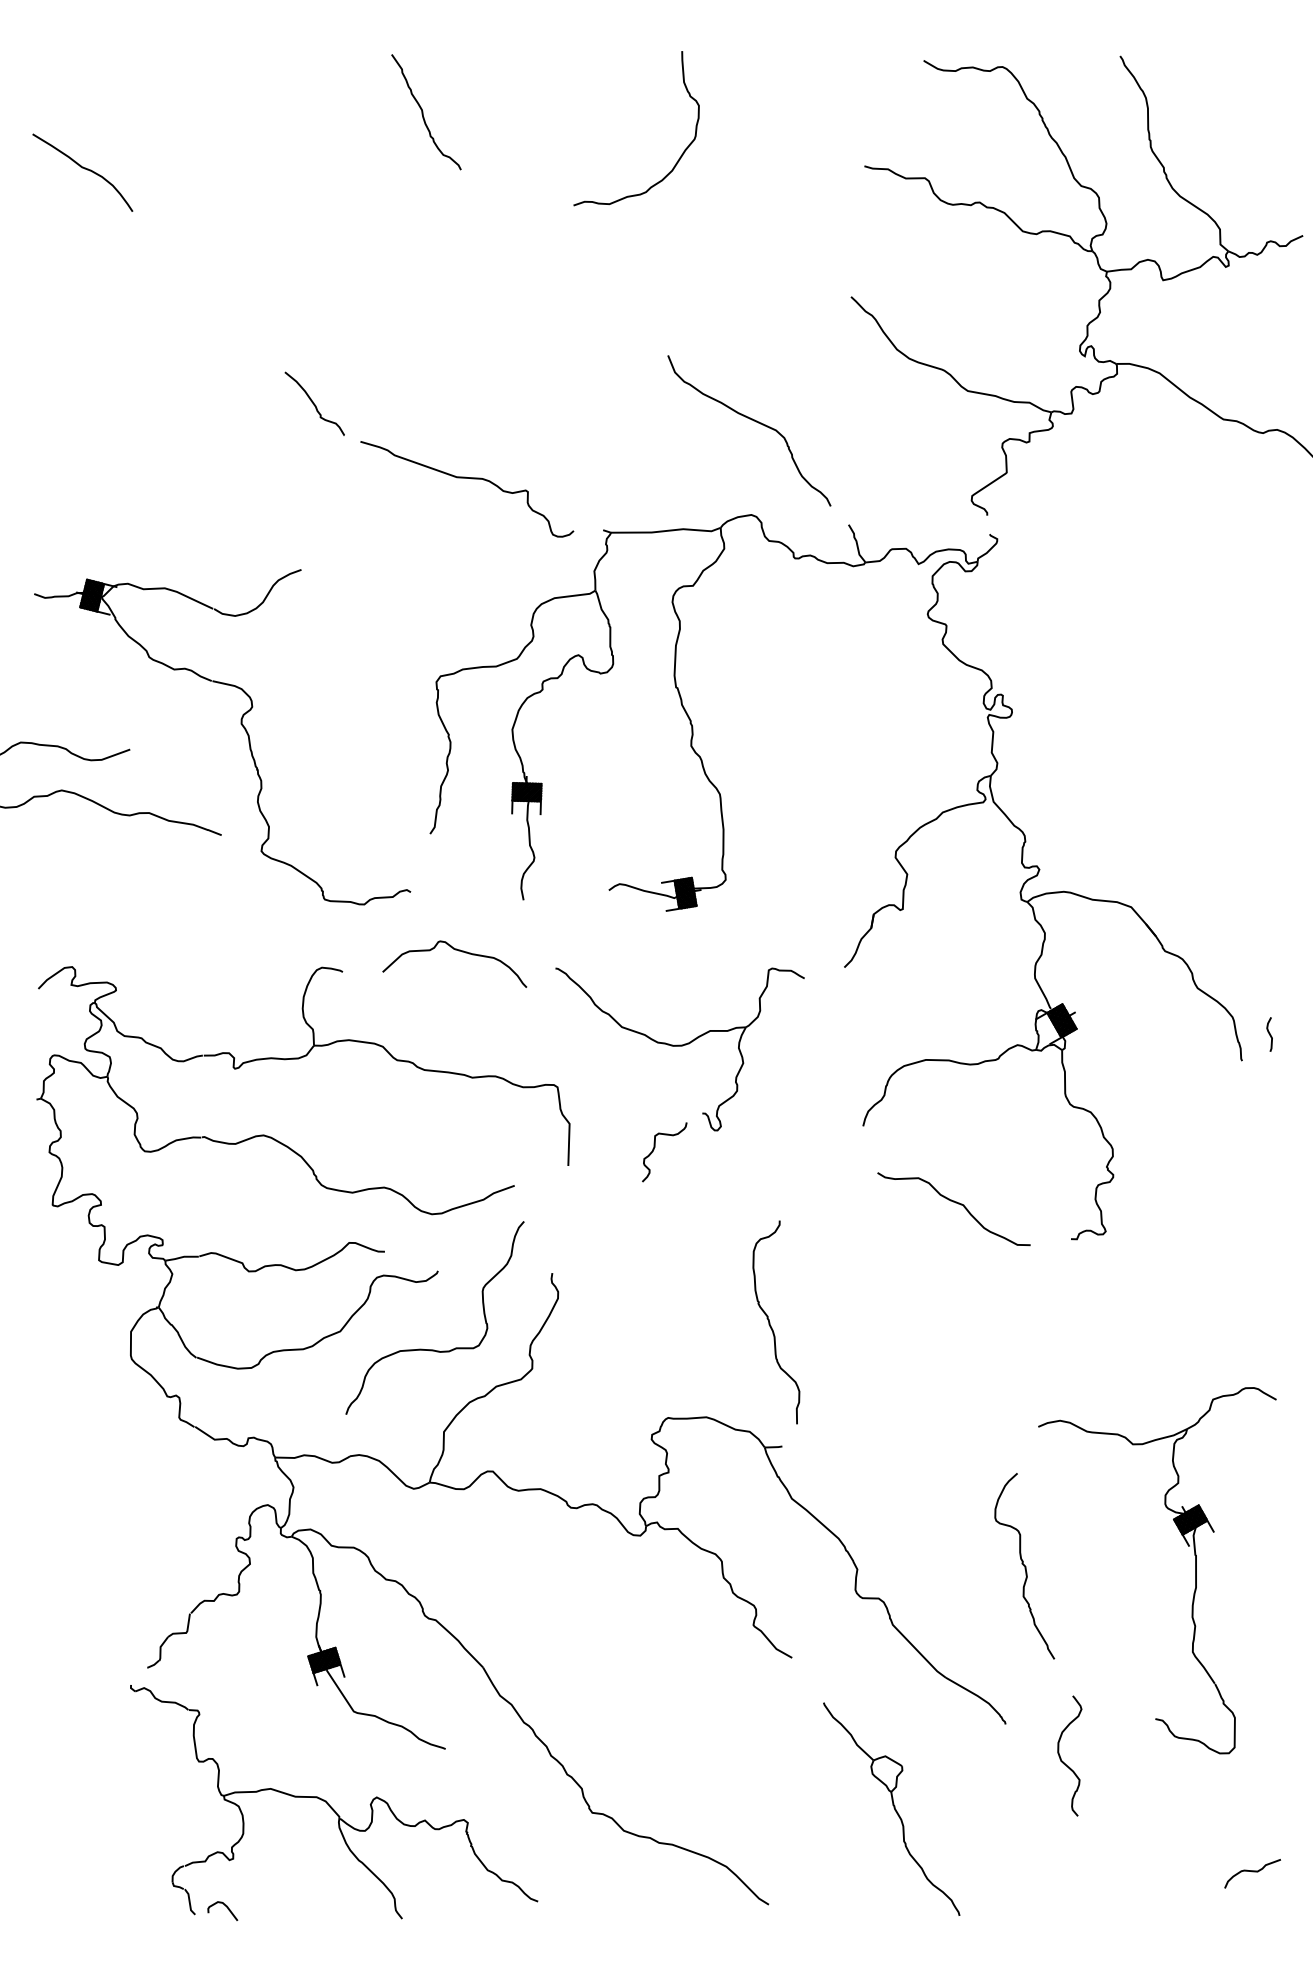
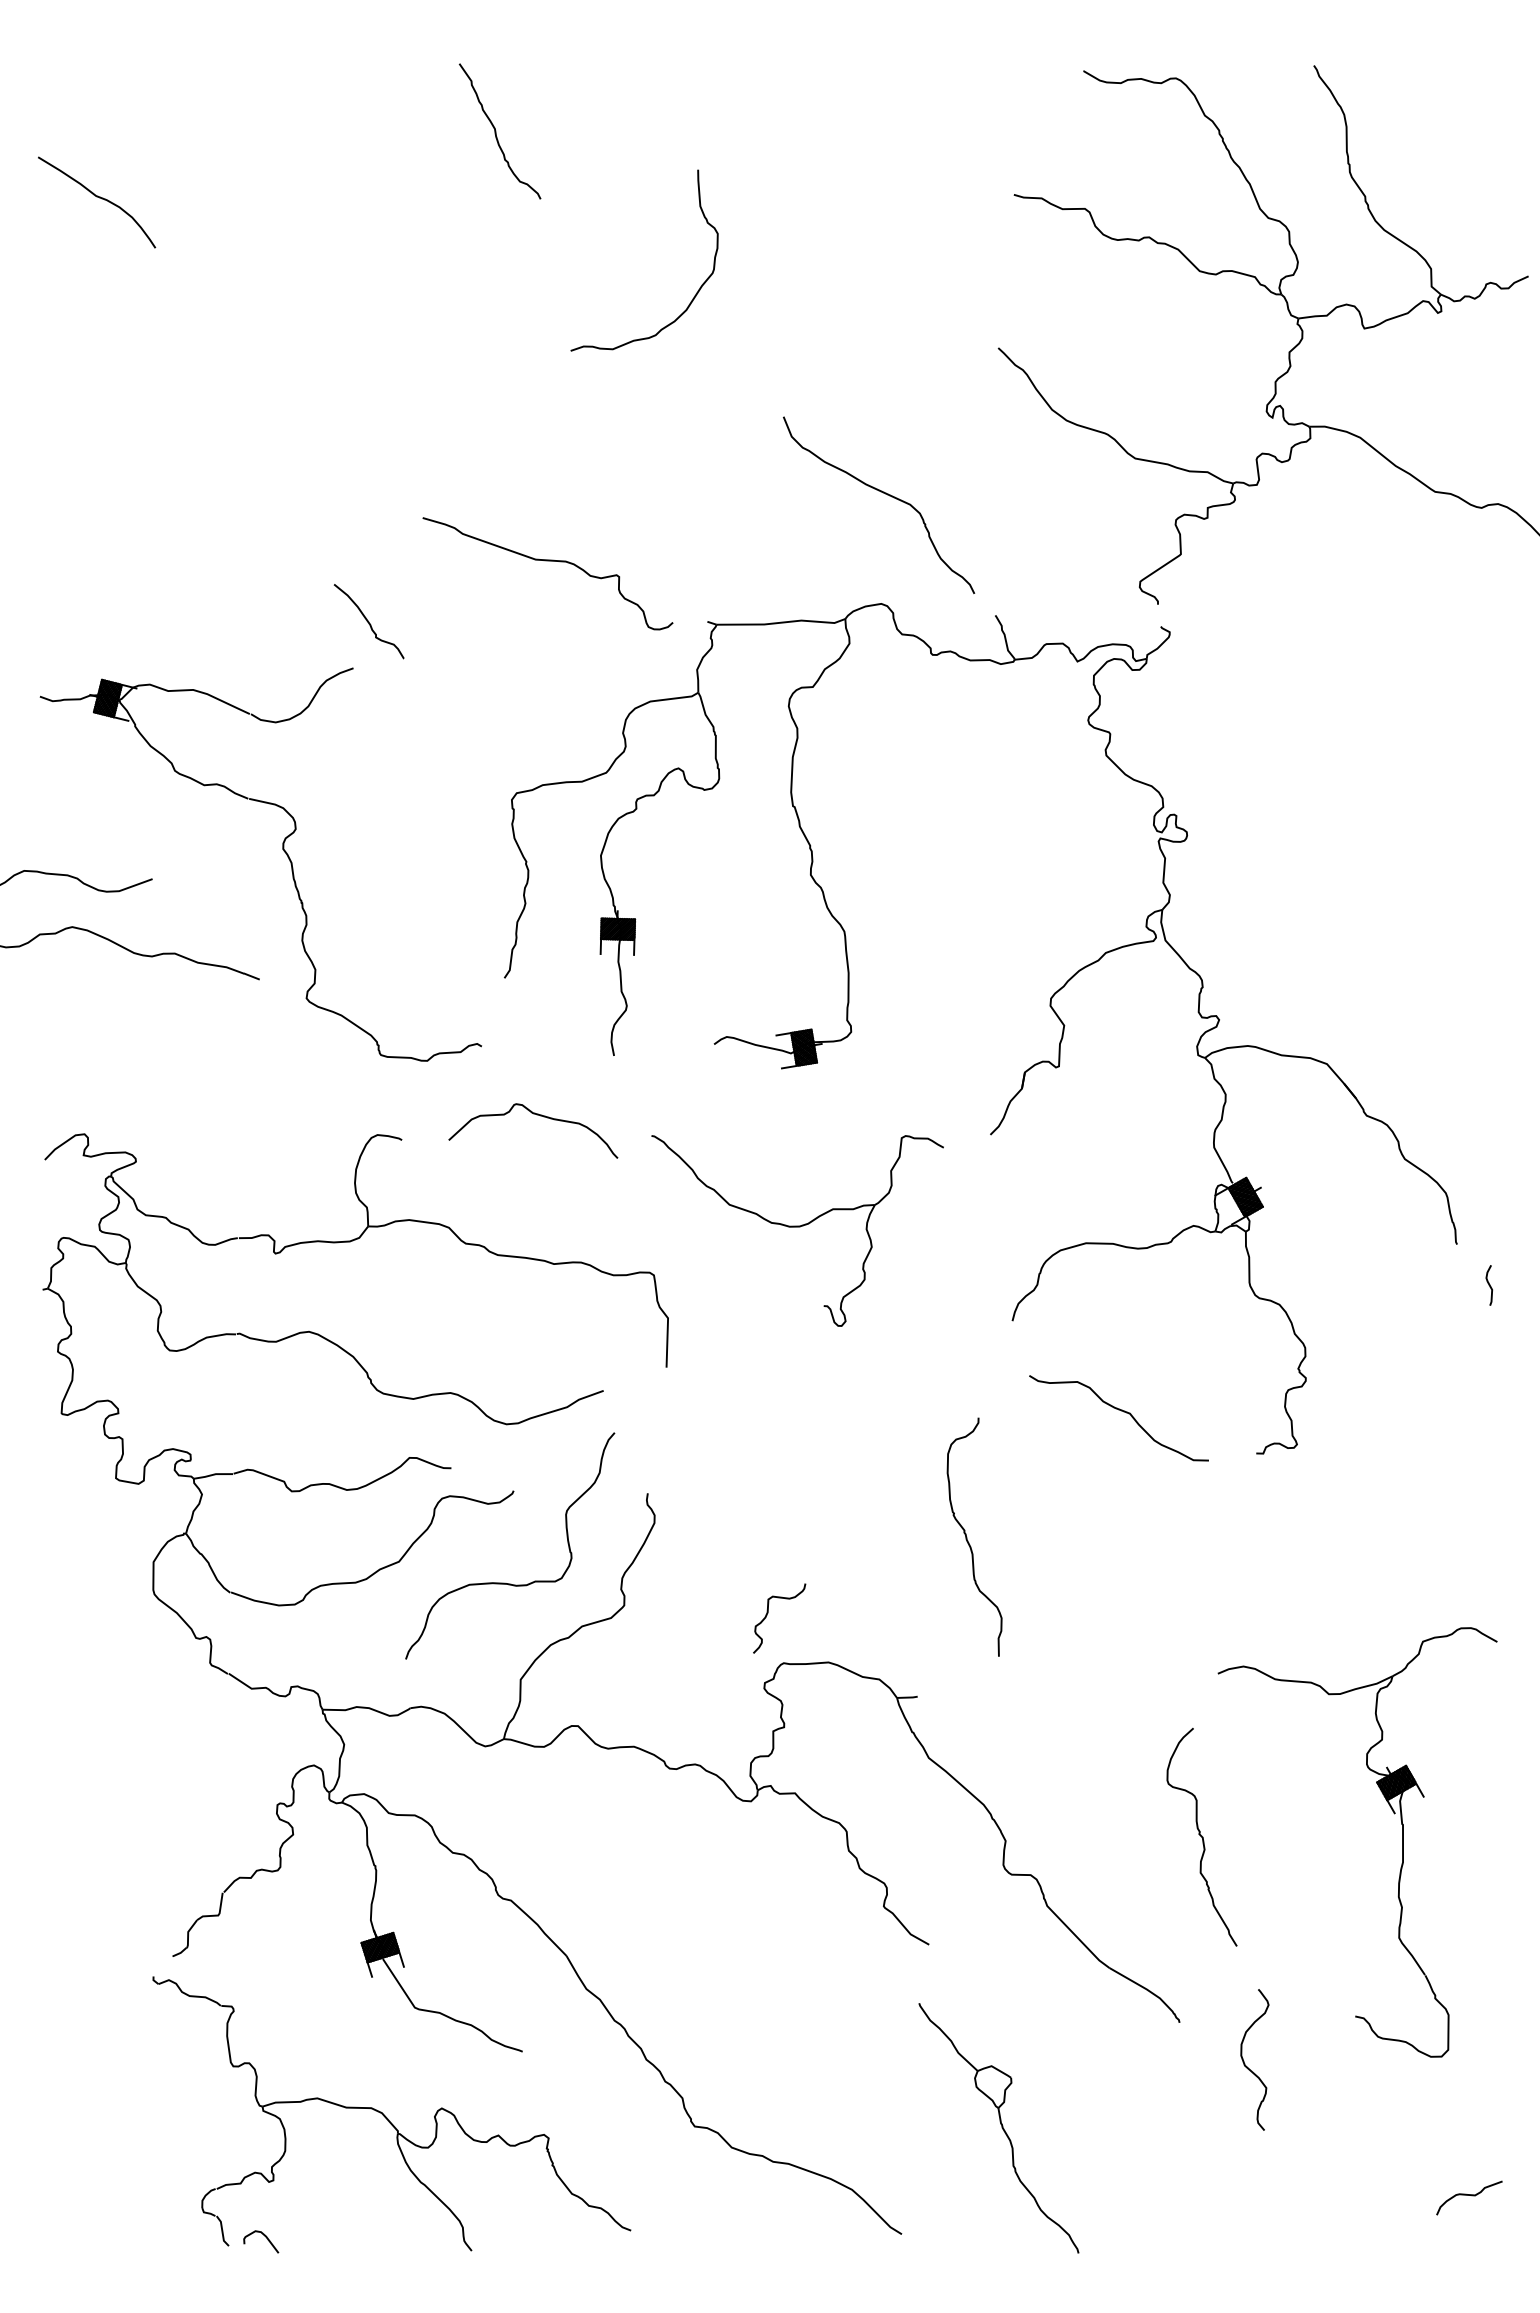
curve: (681, 154) -> (697, 290), moved
curve: (314, 403) -> (368, 621), moved
curve: (1269, 1034) -> (1489, 1285), moved
curve: (655, 1147) -> (768, 1613), moved
curve: (770, 1322) -> (967, 1537), moved
part: (891, 1809) -> (998, 2128), moved

